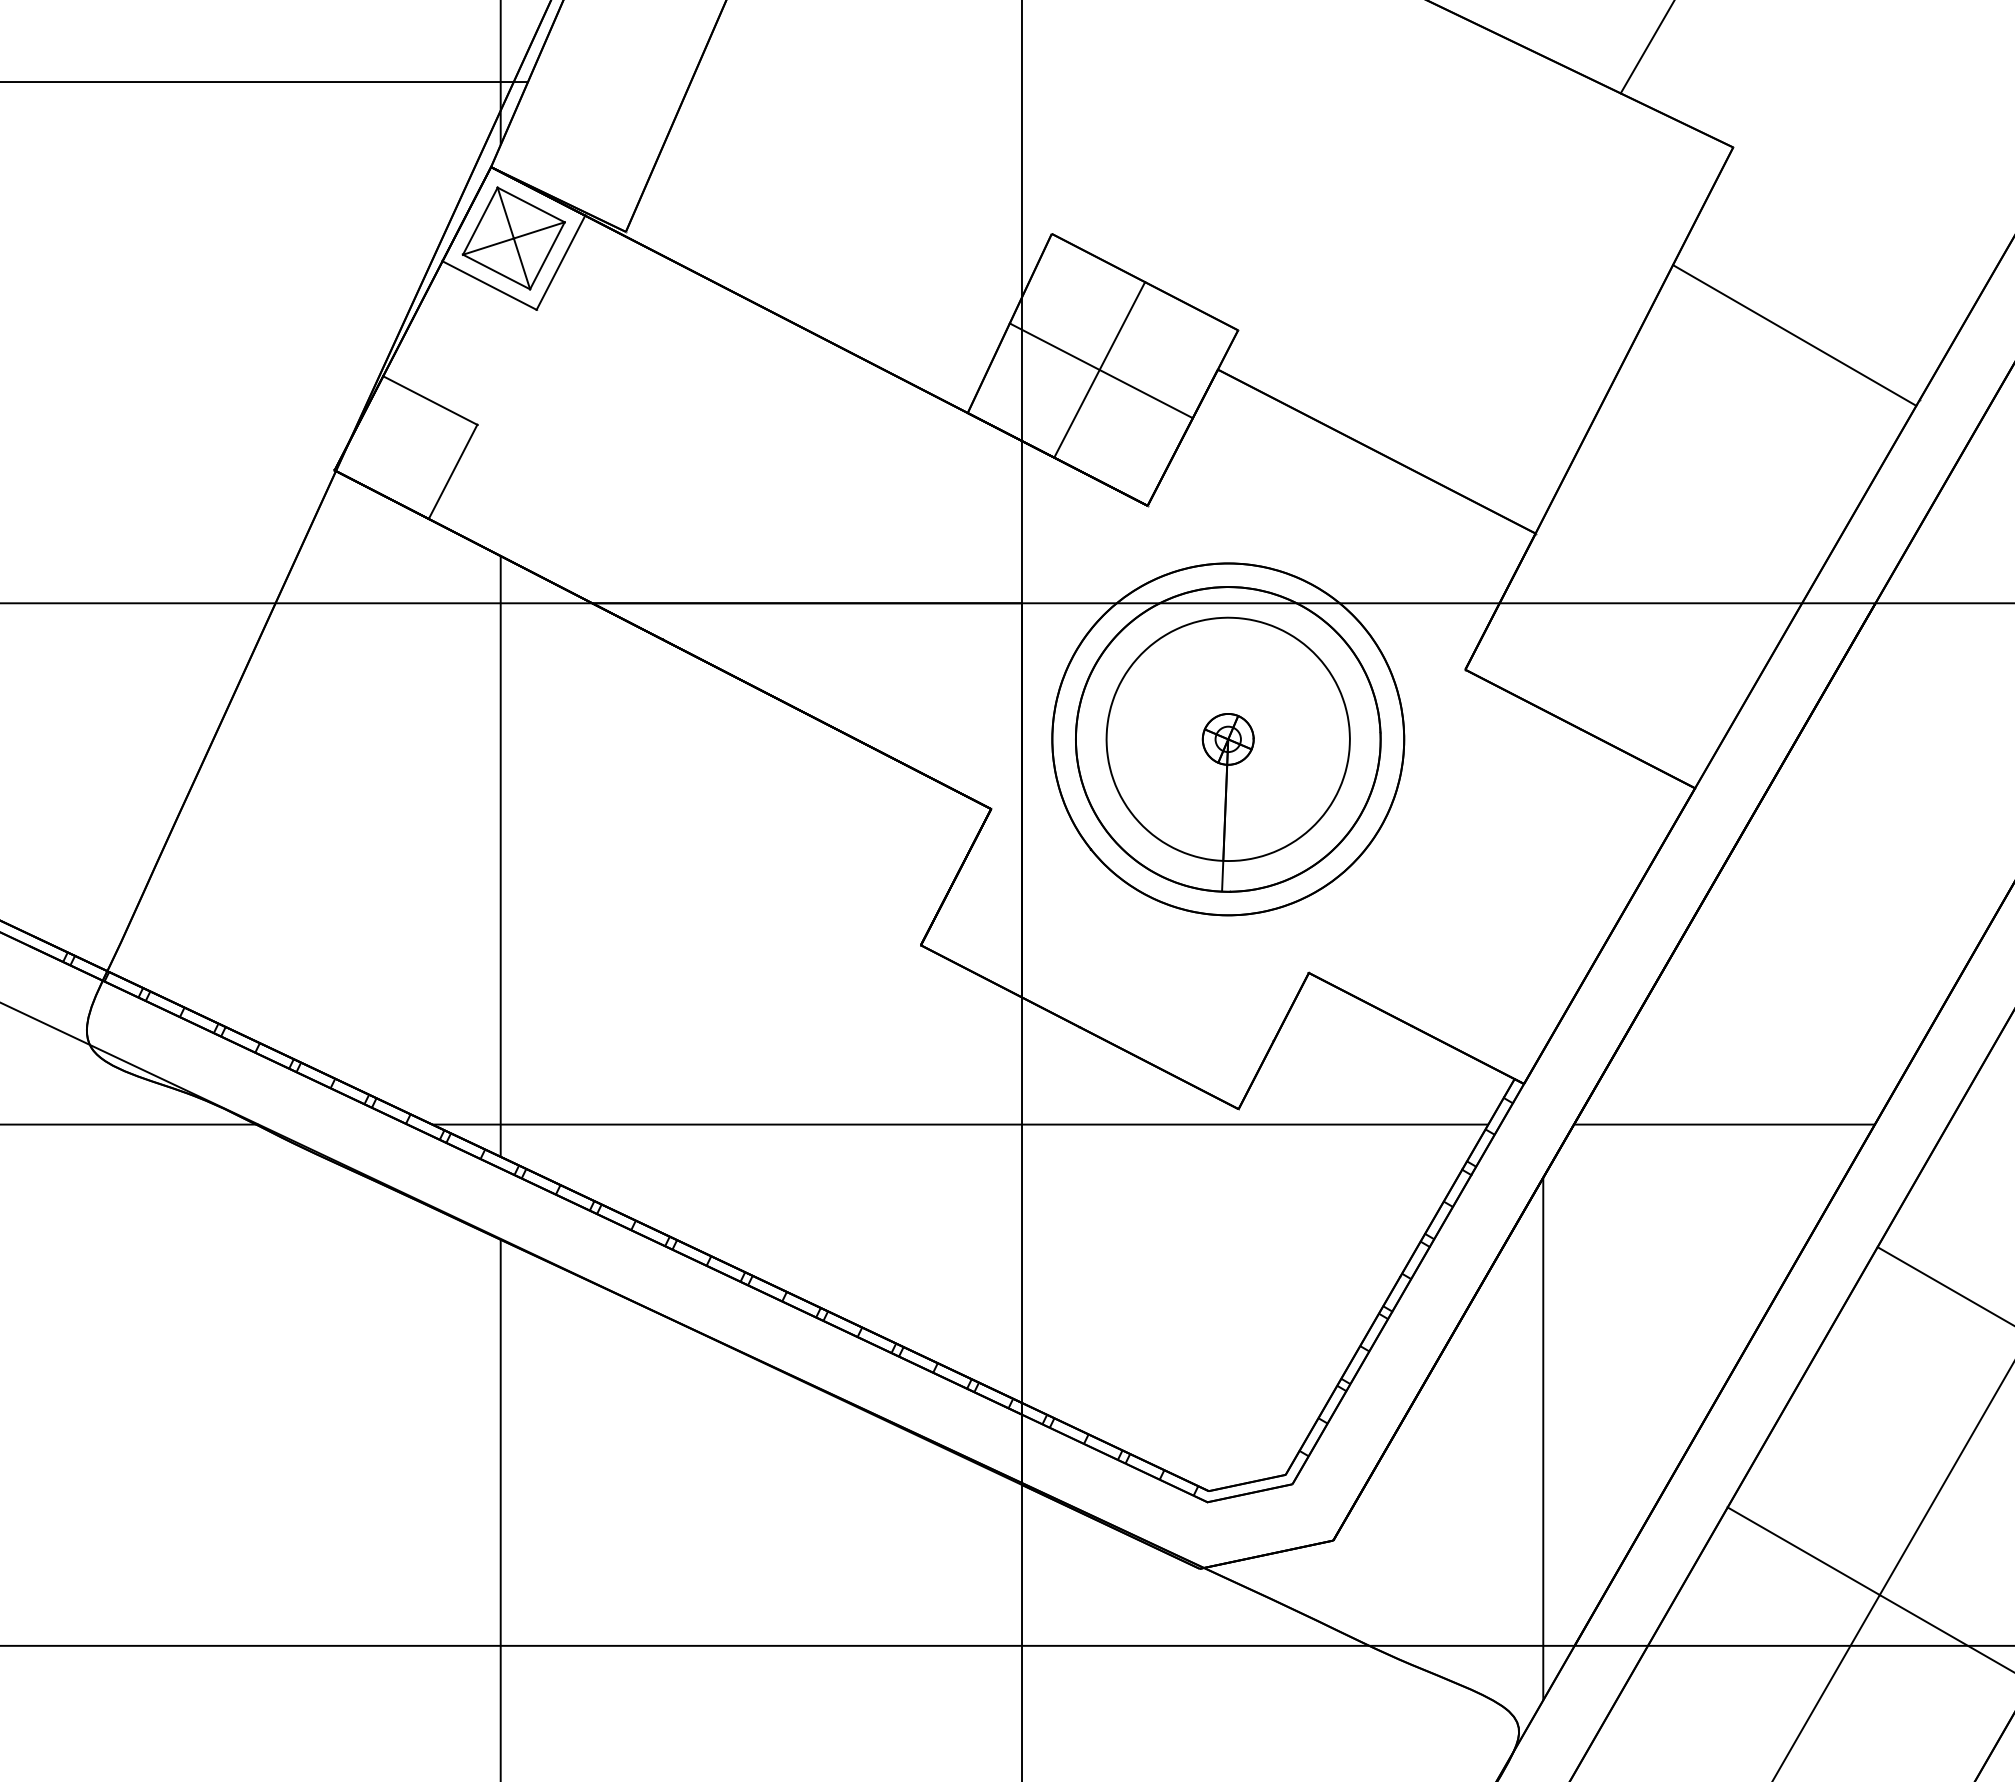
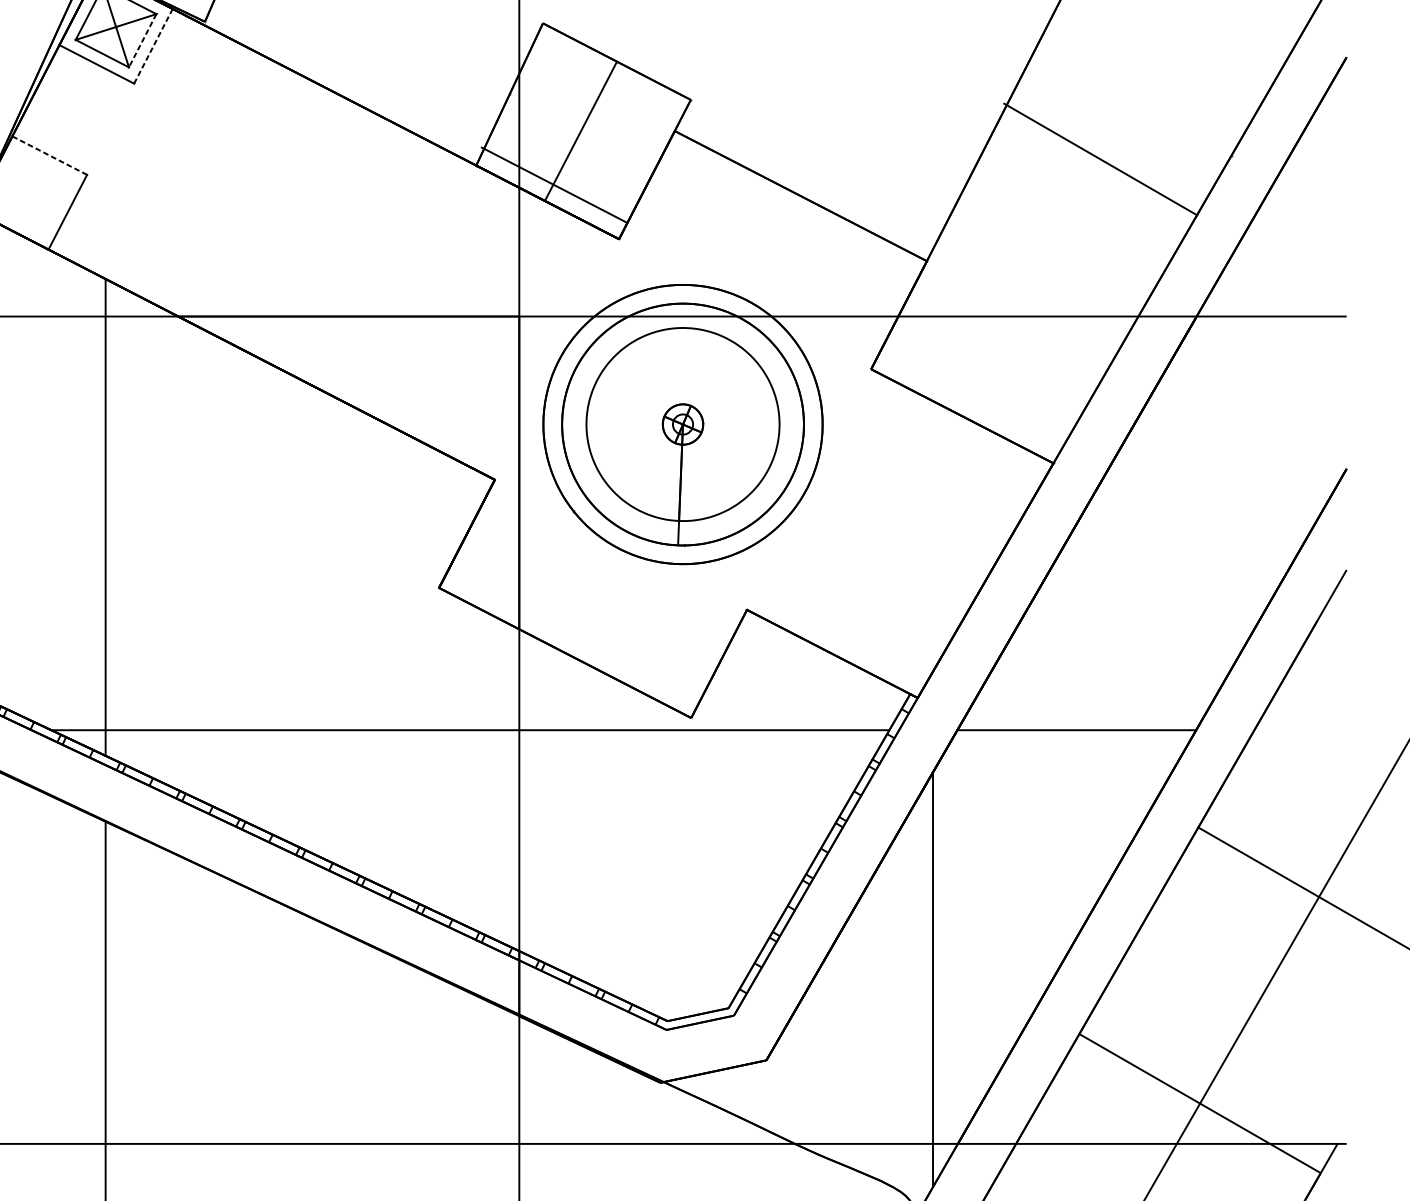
line: (547, 255) -> (142, 40), solid -> dashed
line: (560, 262) -> (153, 46), solid -> dashed
line: (1794, 335) -> (1100, 159), moved
line: (1100, 370) -> (553, 184), moved
line: (430, 400) -> (49, 155), solid -> dashed

